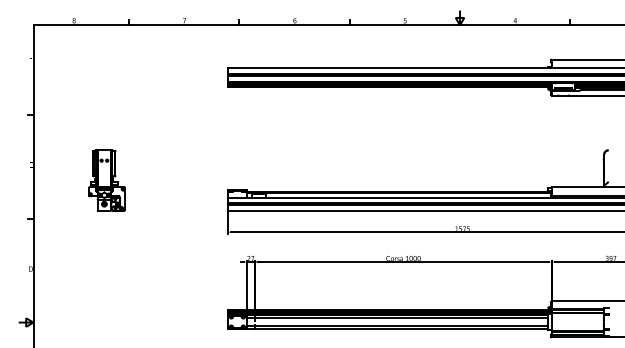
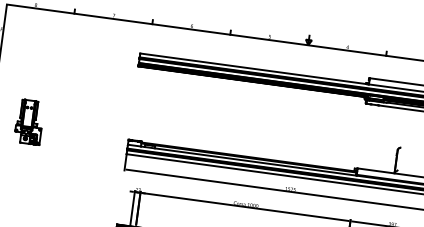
part: (106, 180) -> (29, 122), moved

